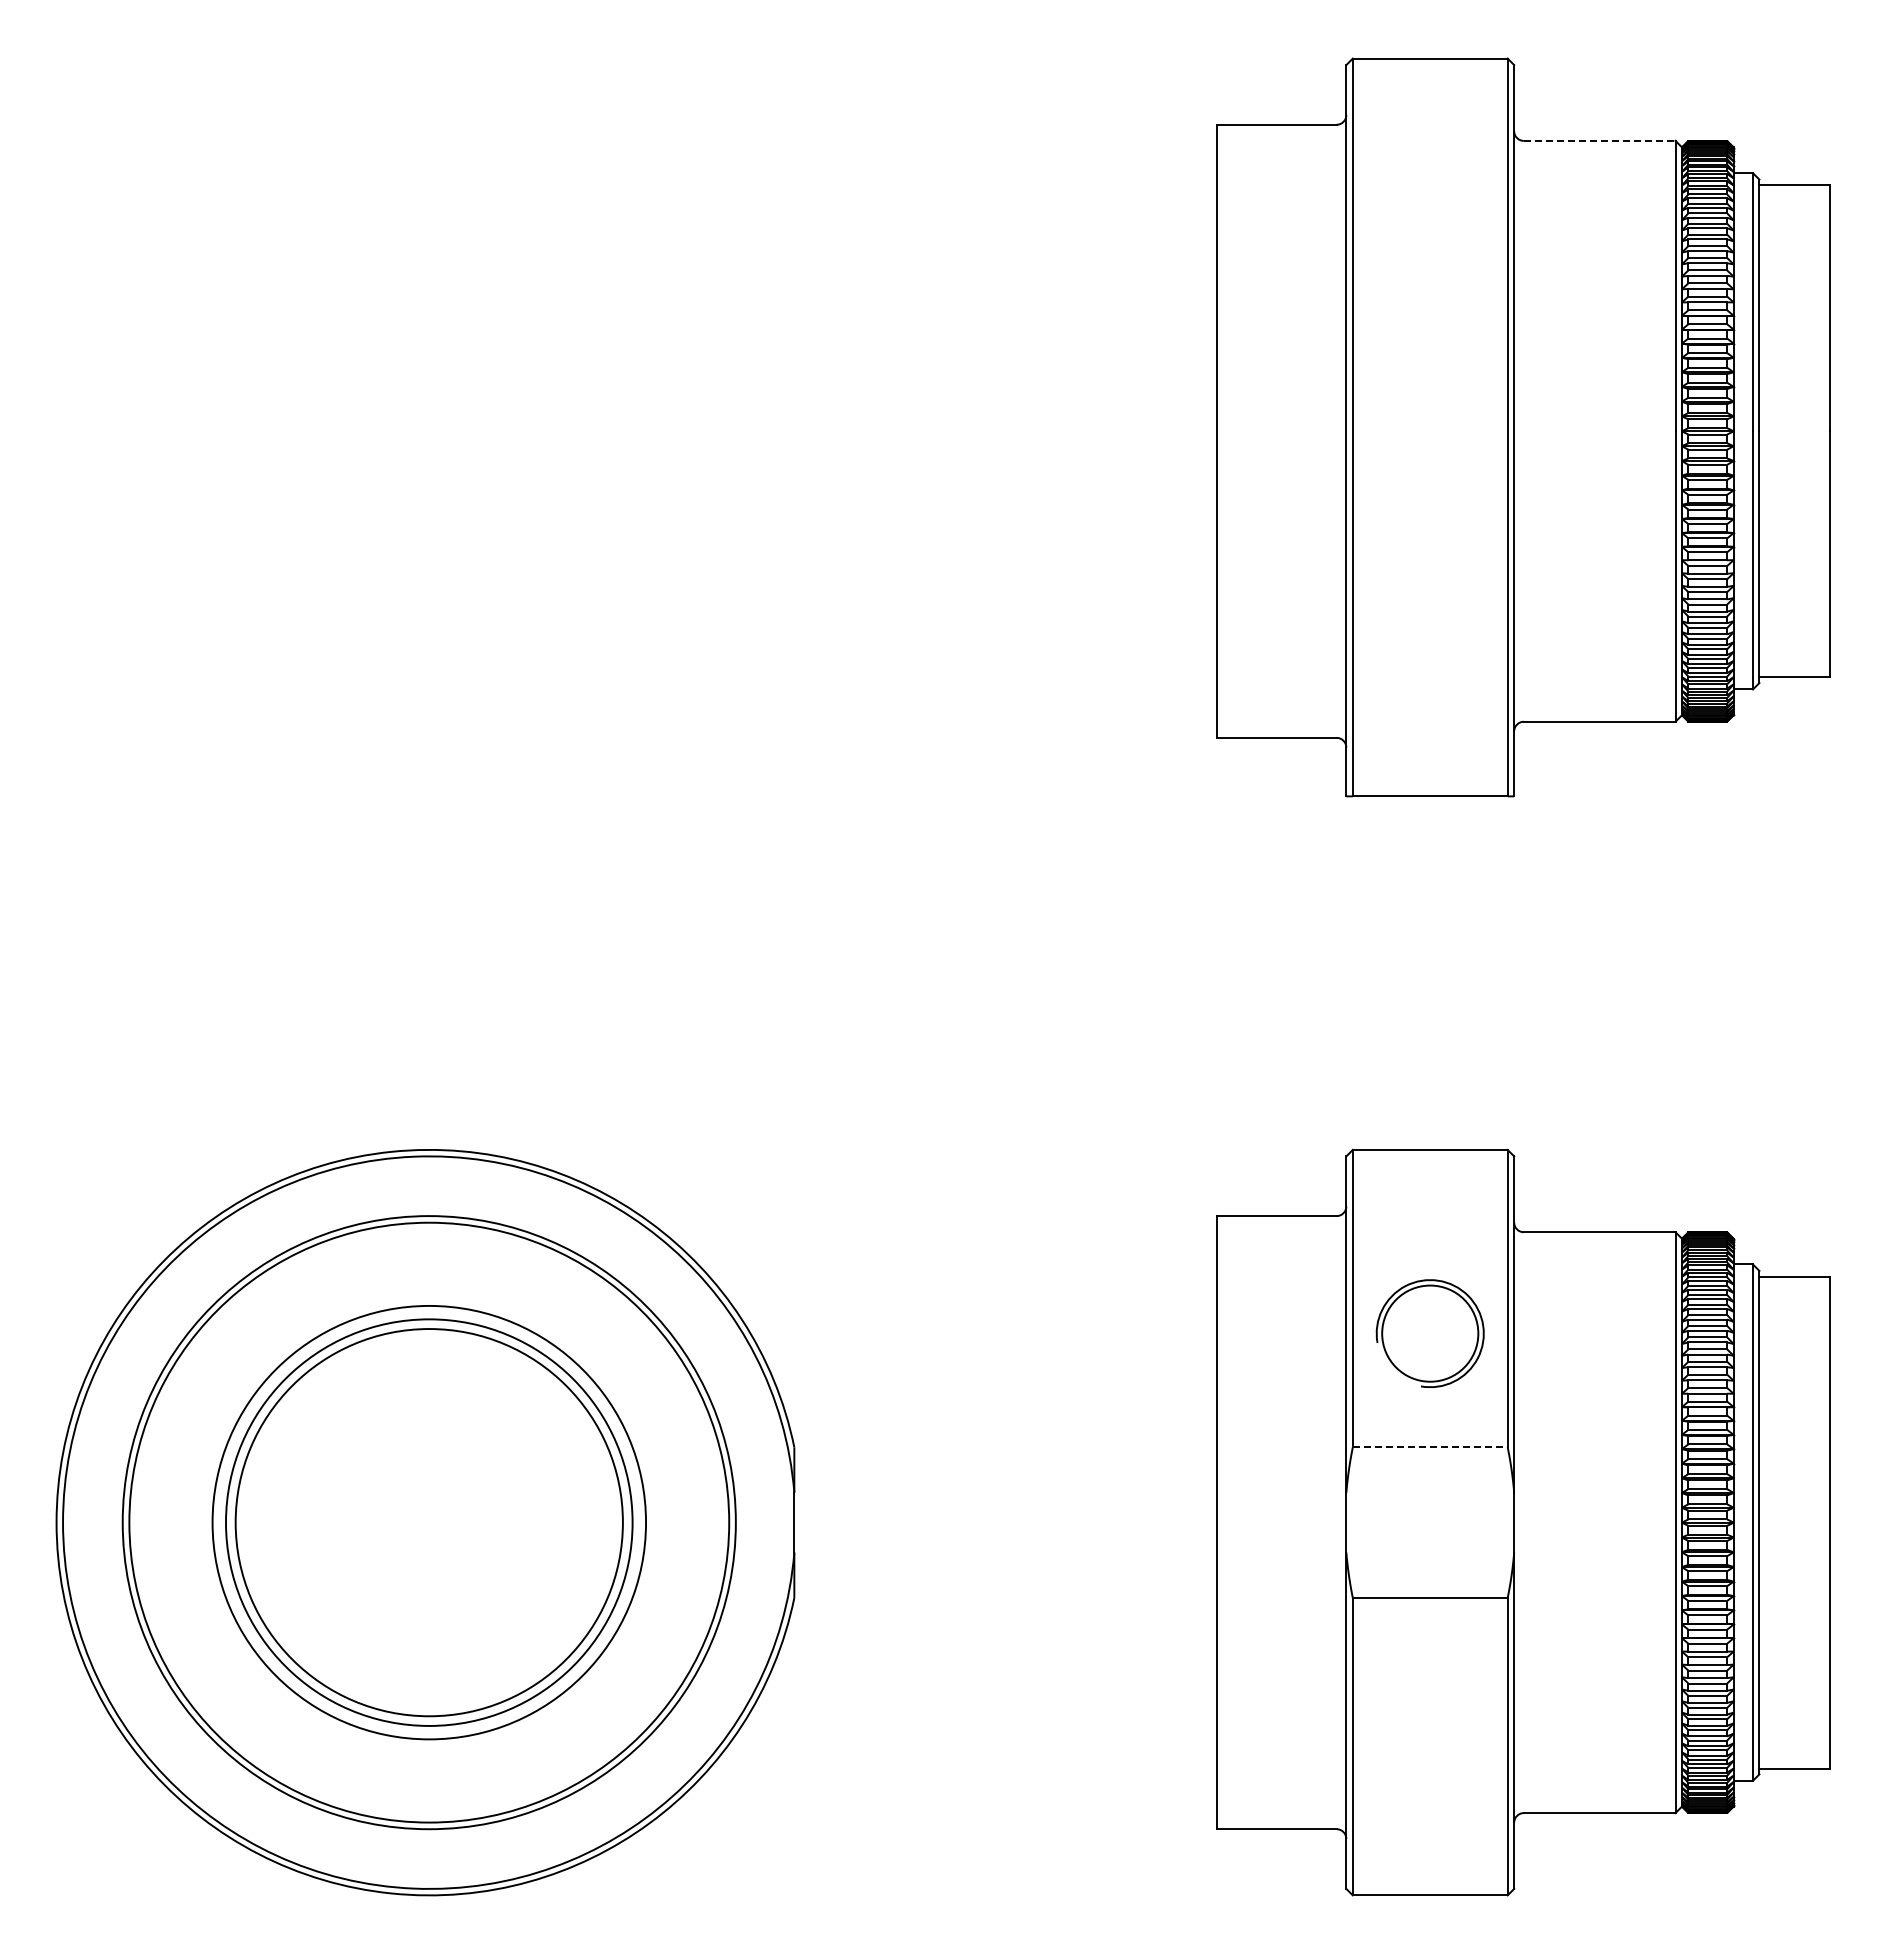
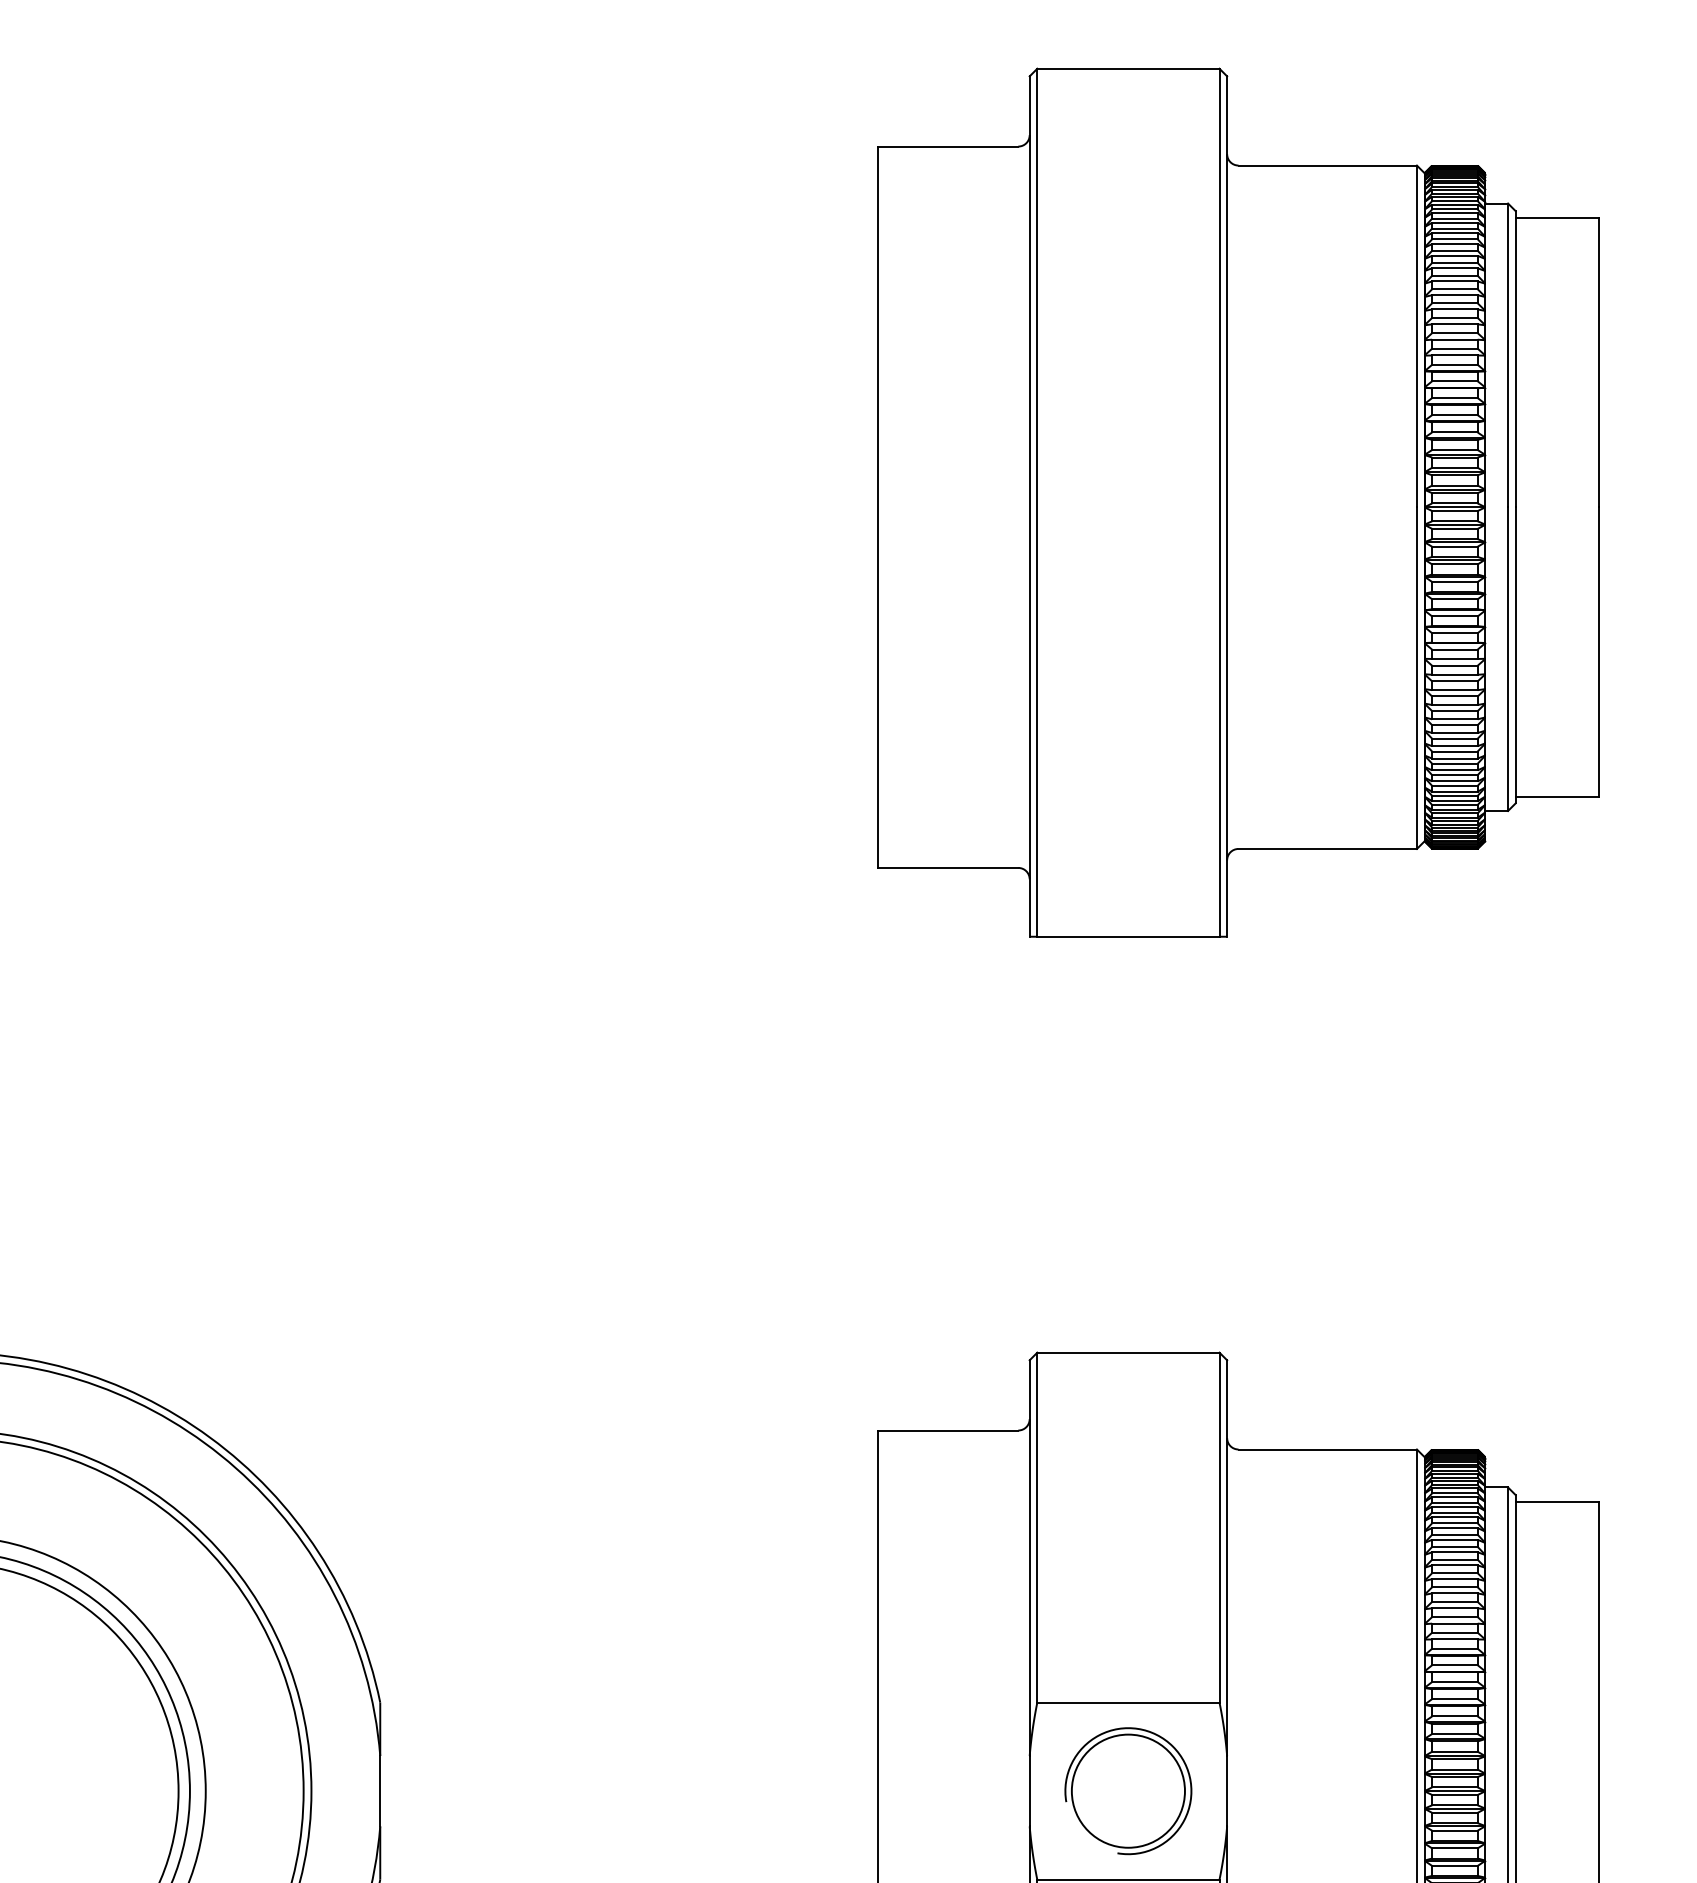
line: (1599, 140) -> (1327, 165), dashed -> solid
part: (1429, 1333) -> (1127, 1791), moved
line: (1430, 1447) -> (1128, 1702), dashed -> solid

